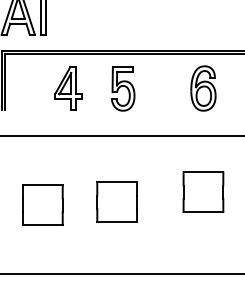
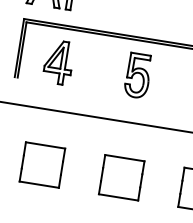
part: (68, 87) -> (58, 61), moved
part: (116, 201) -> (121, 176), moved
part: (42, 204) -> (42, 164), moved

